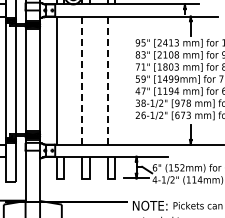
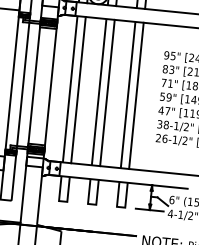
line: (64, 80) -> (78, 90), added
line: (89, 80) -> (107, 92), added
line: (115, 80) -> (136, 95), added
line: (82, 81) -> (99, 93), dashed -> solid
line: (107, 81) -> (127, 96), dashed -> solid

